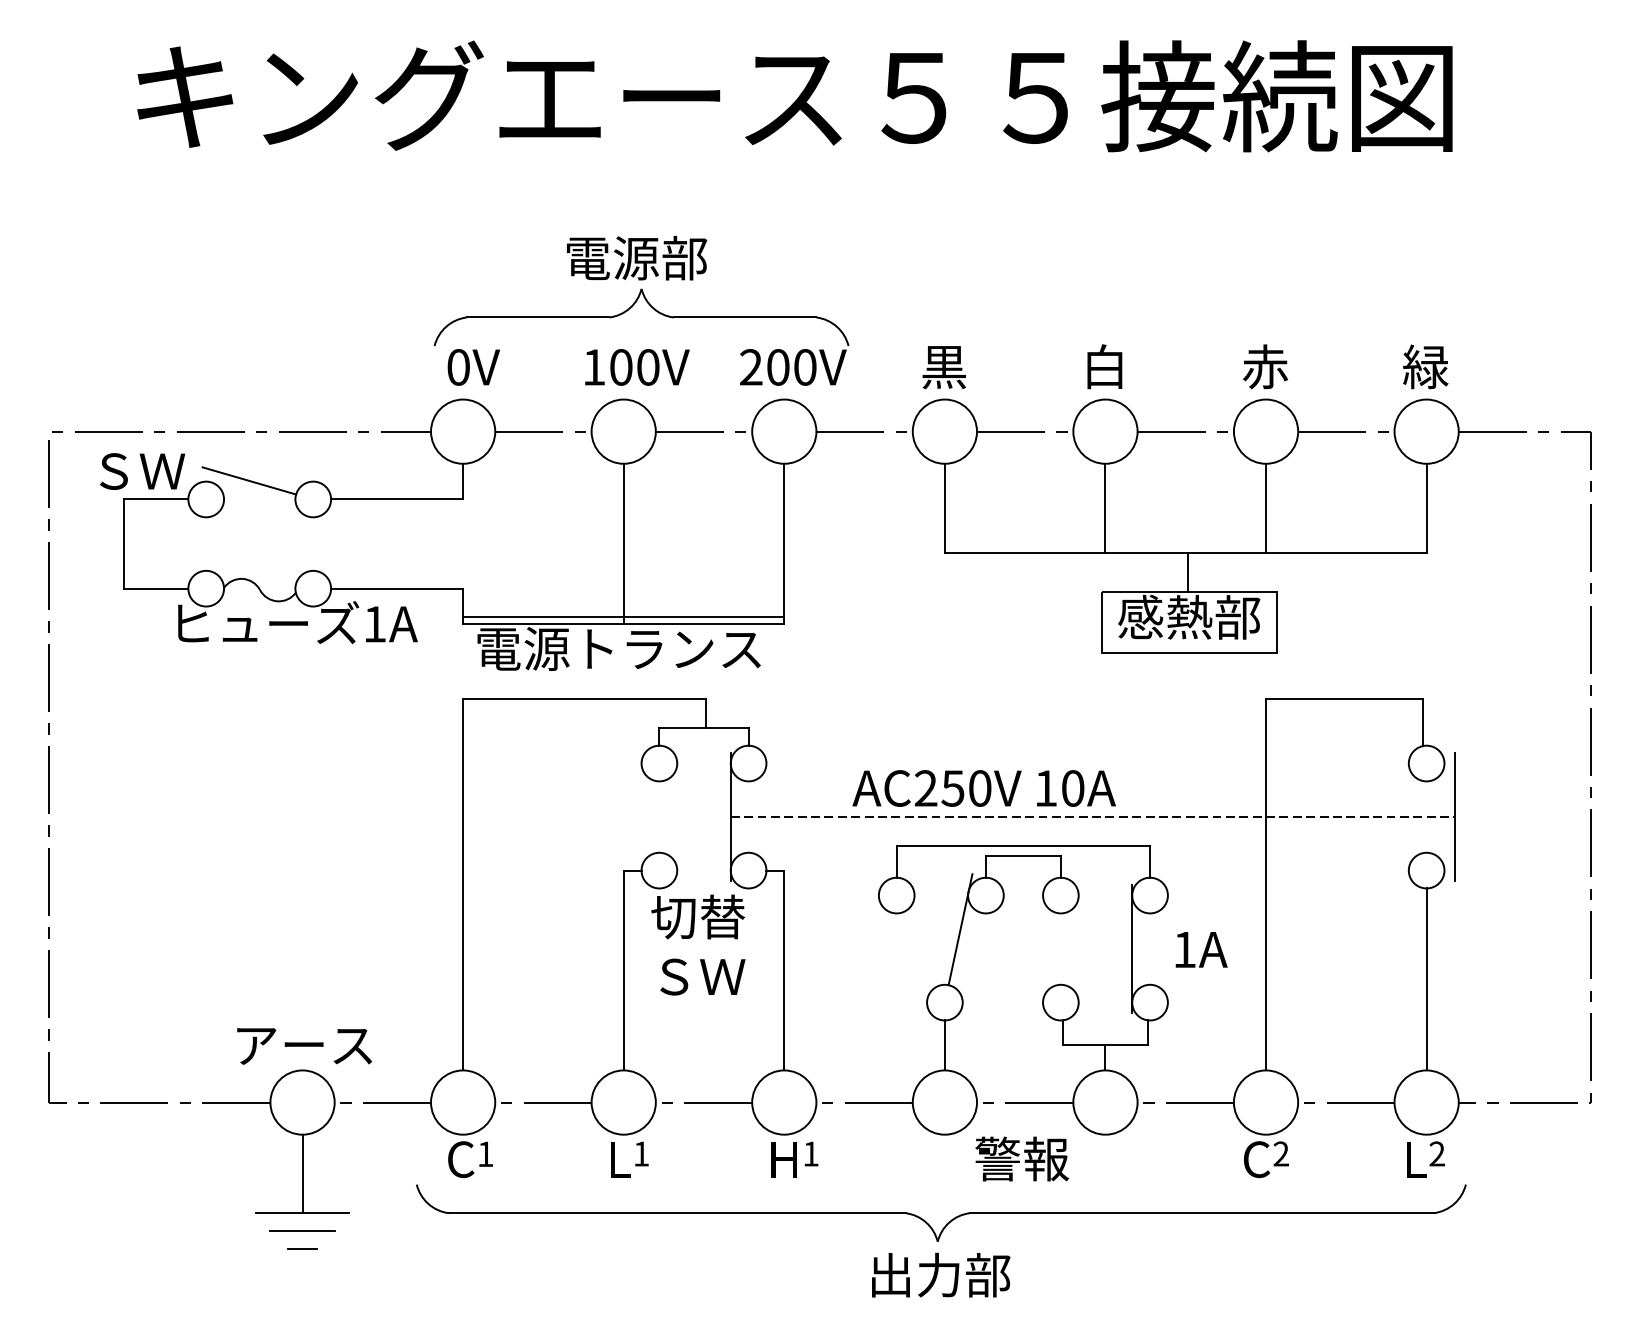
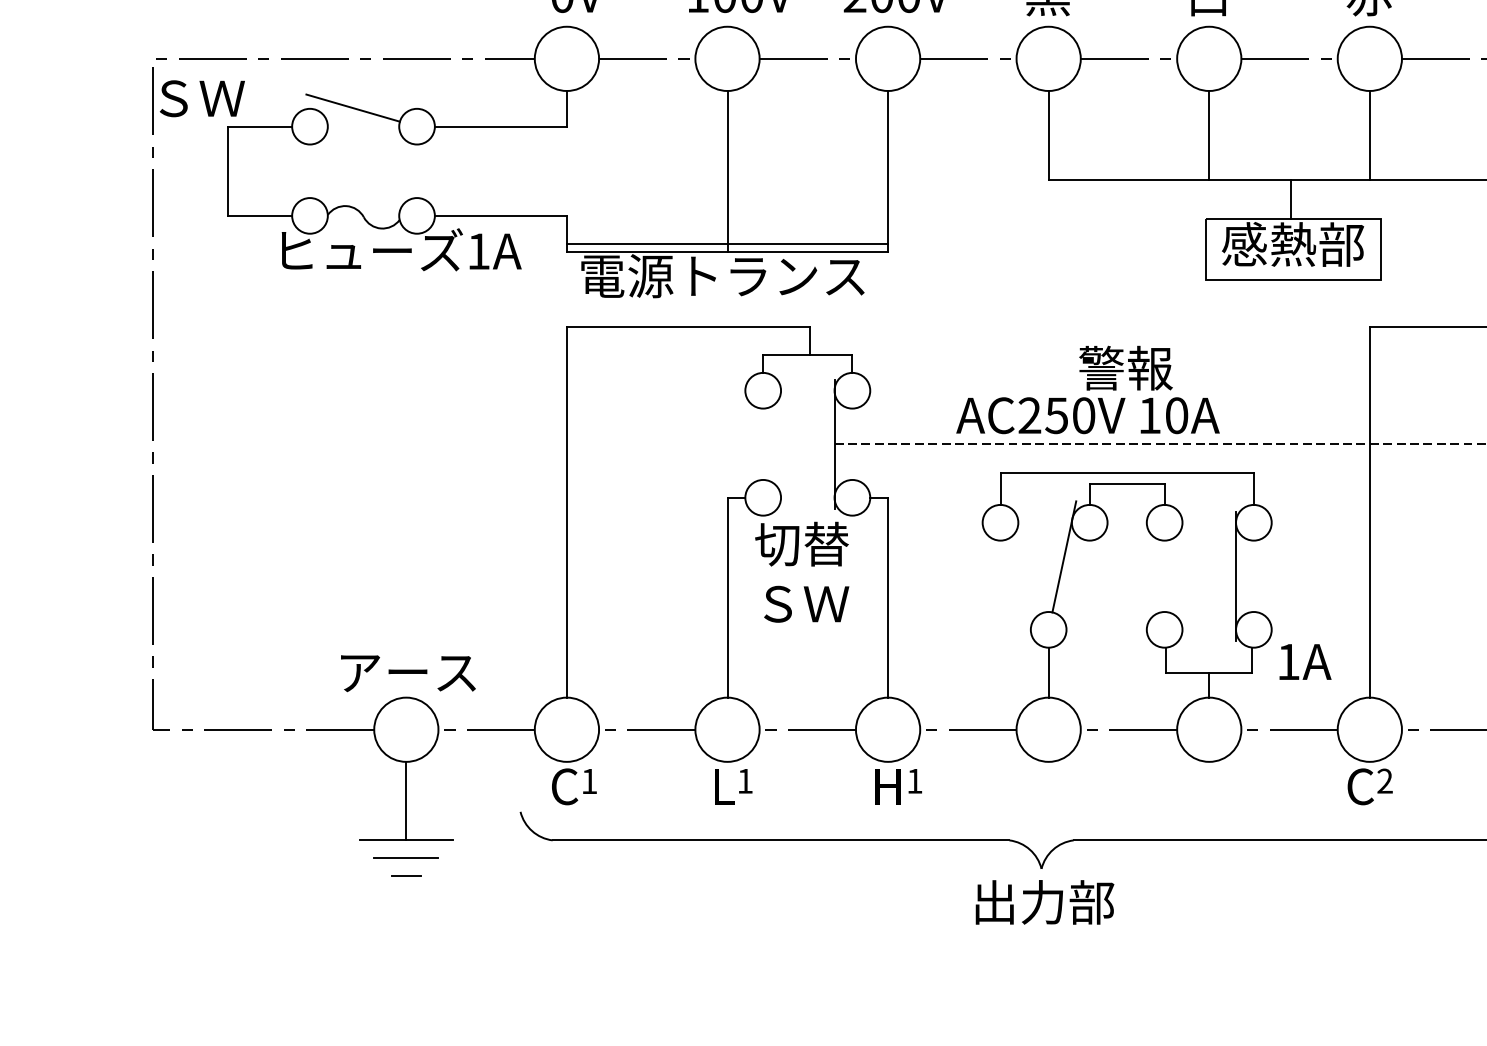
text: (142, 471) -> (202, 98), moved
text: (1201, 949) -> (1305, 661), moved
text: (1022, 1158) -> (1126, 367), moved

